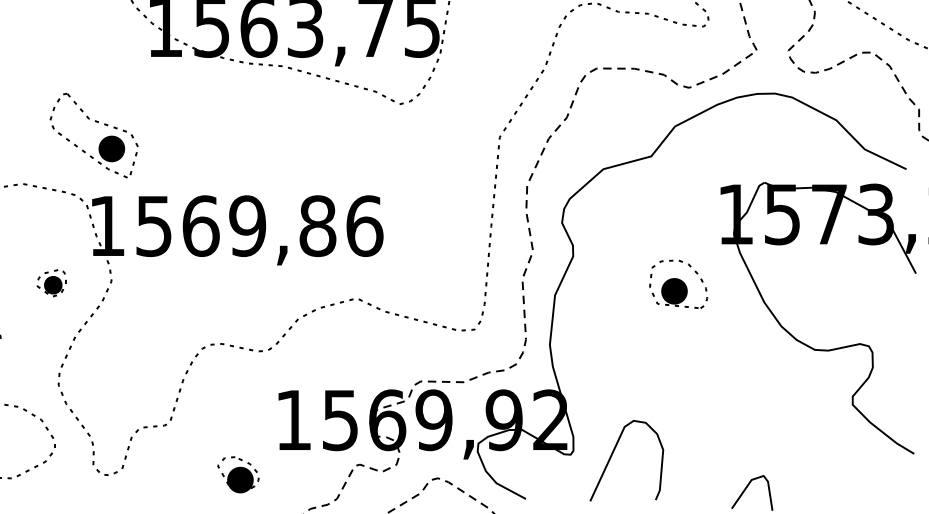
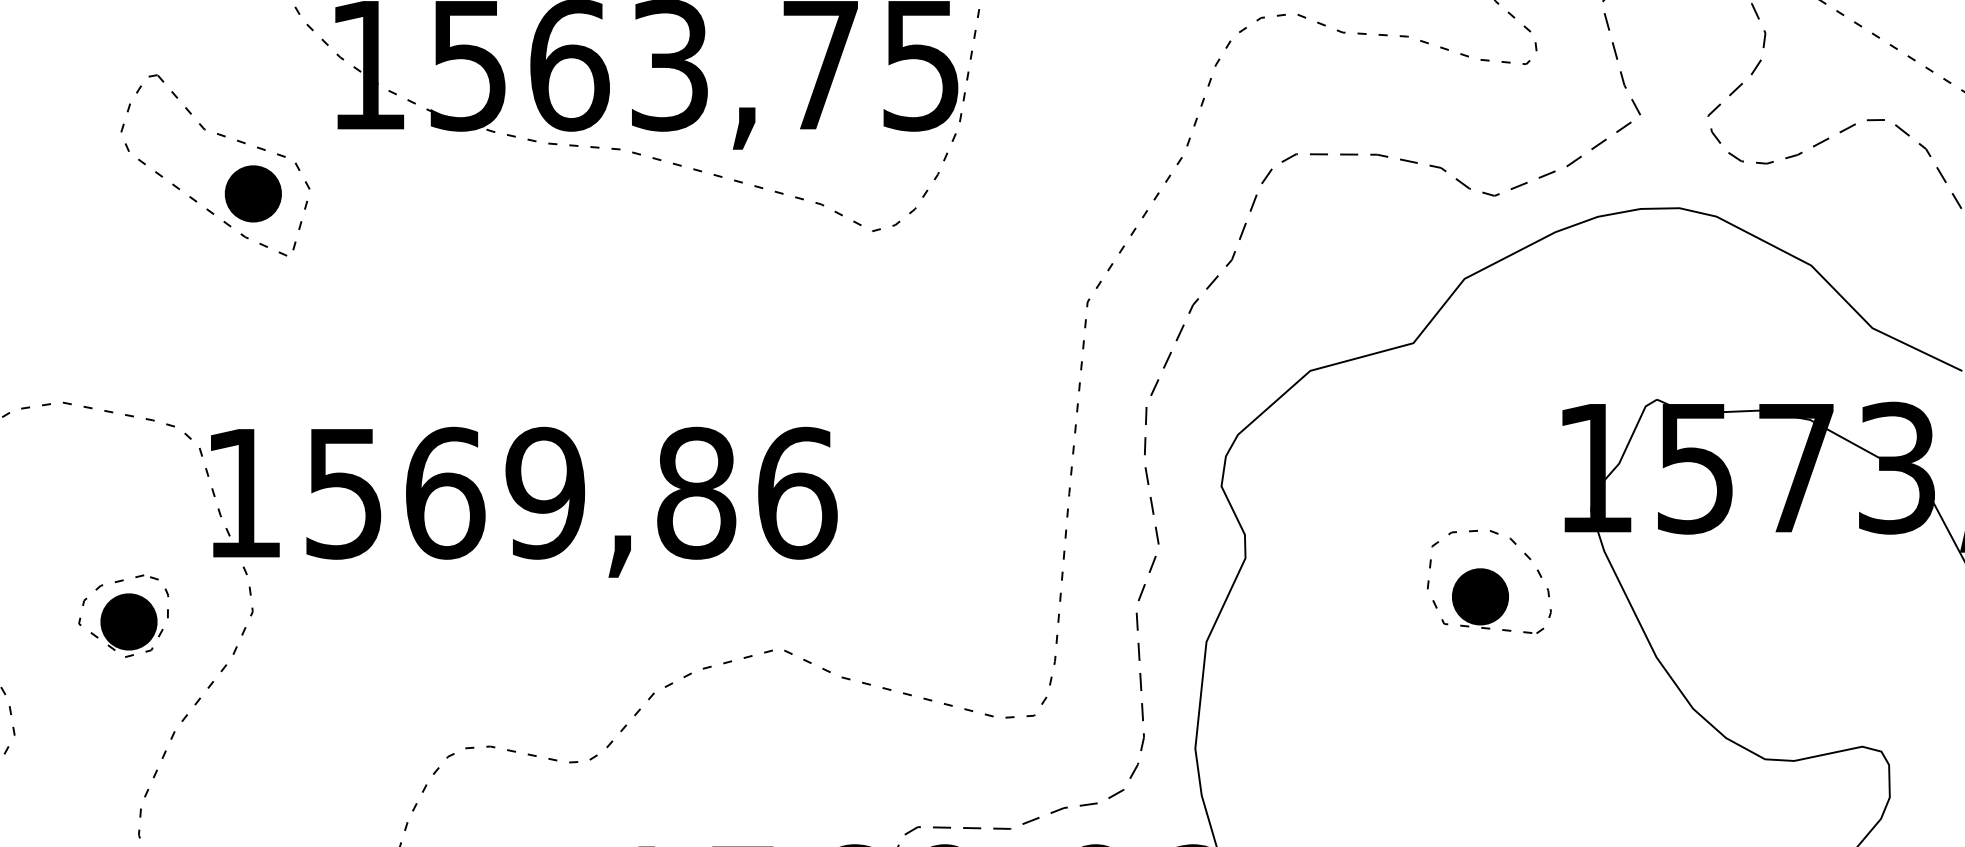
part: (100, 141) -> (228, 177), moved
part: (51, 283) -> (123, 616), size x1.43
part: (678, 283) -> (1489, 580), moved

